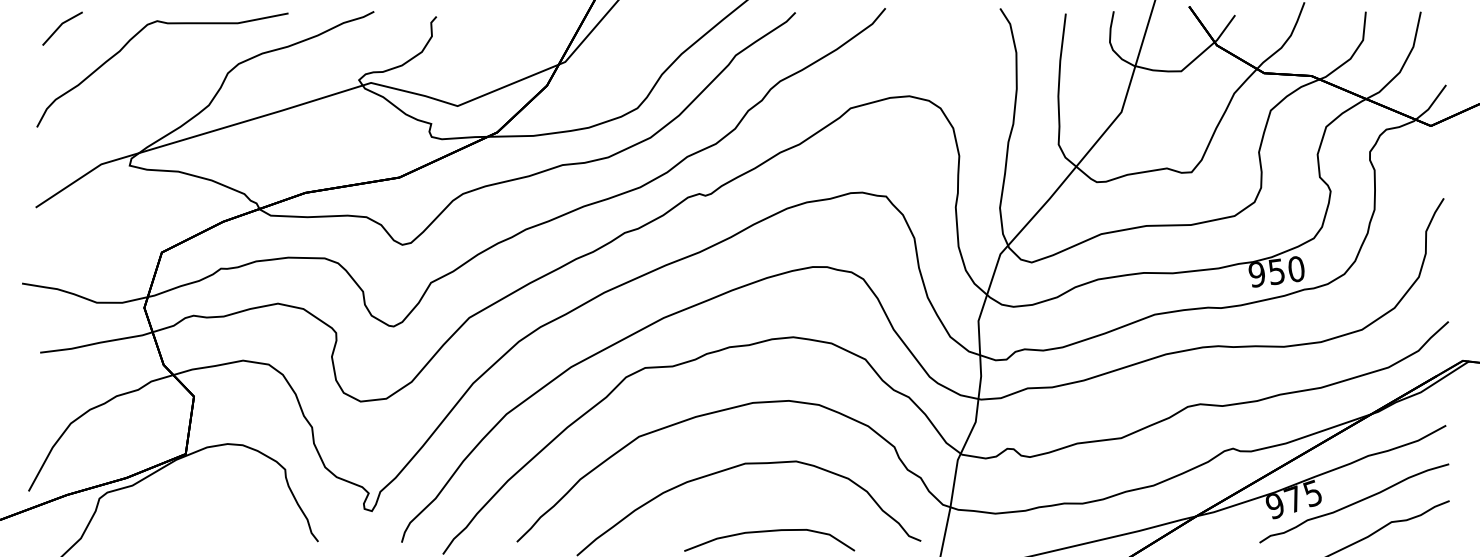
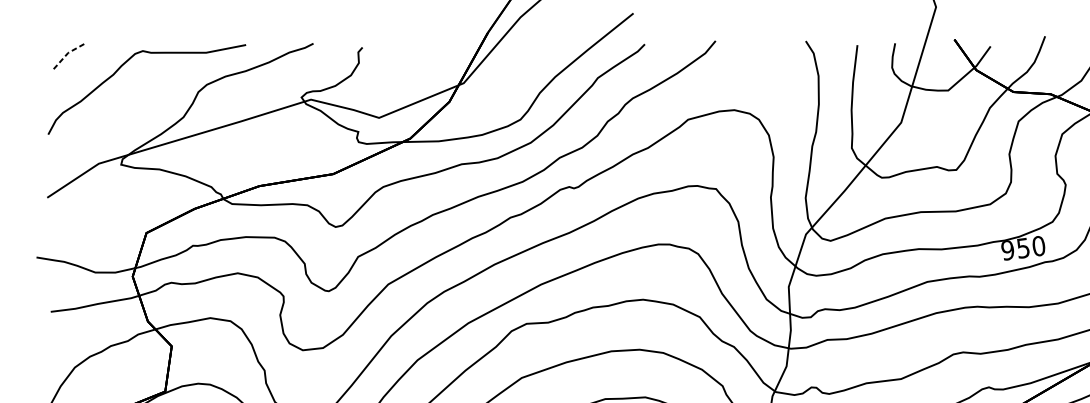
line: (60, 25) -> (66, 54), solid -> dashed

